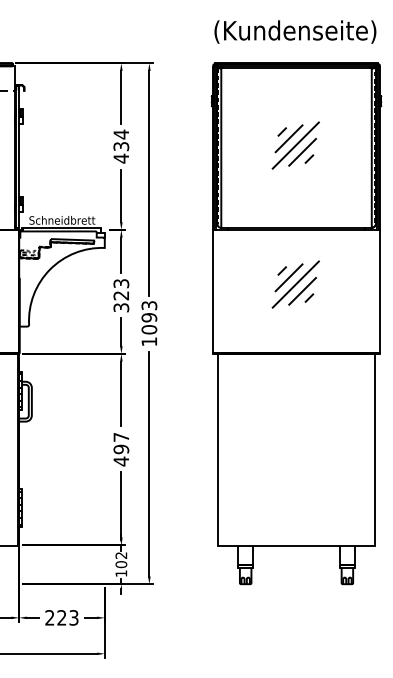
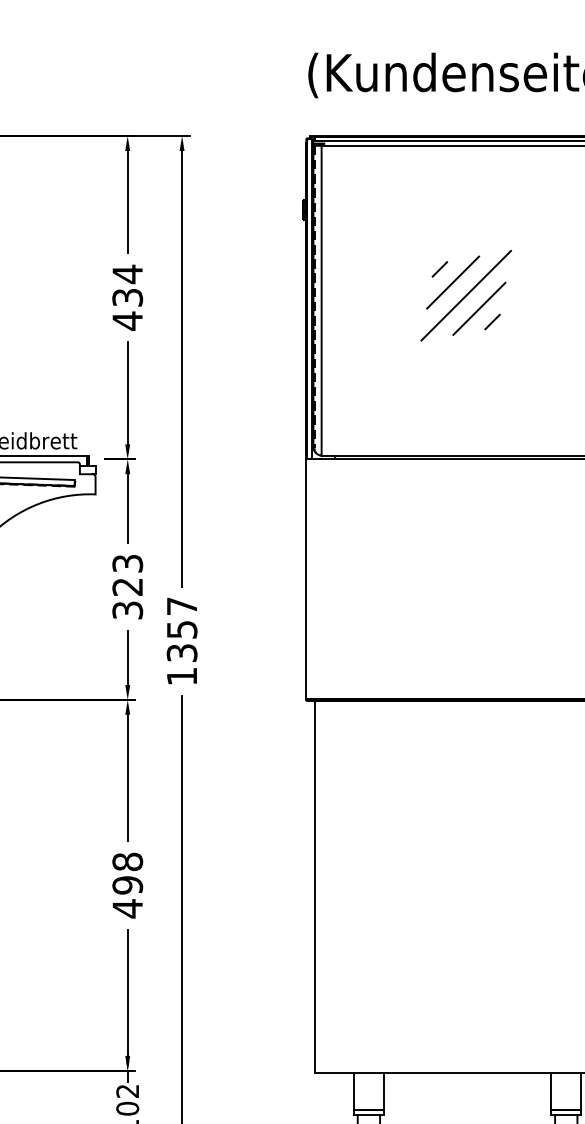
part: (295, 284) -> (465, 565), removed
text: (149, 317) -> (182, 629), 1093 -> 1357
text: (121, 437) -> (127, 862), 497 -> 498

